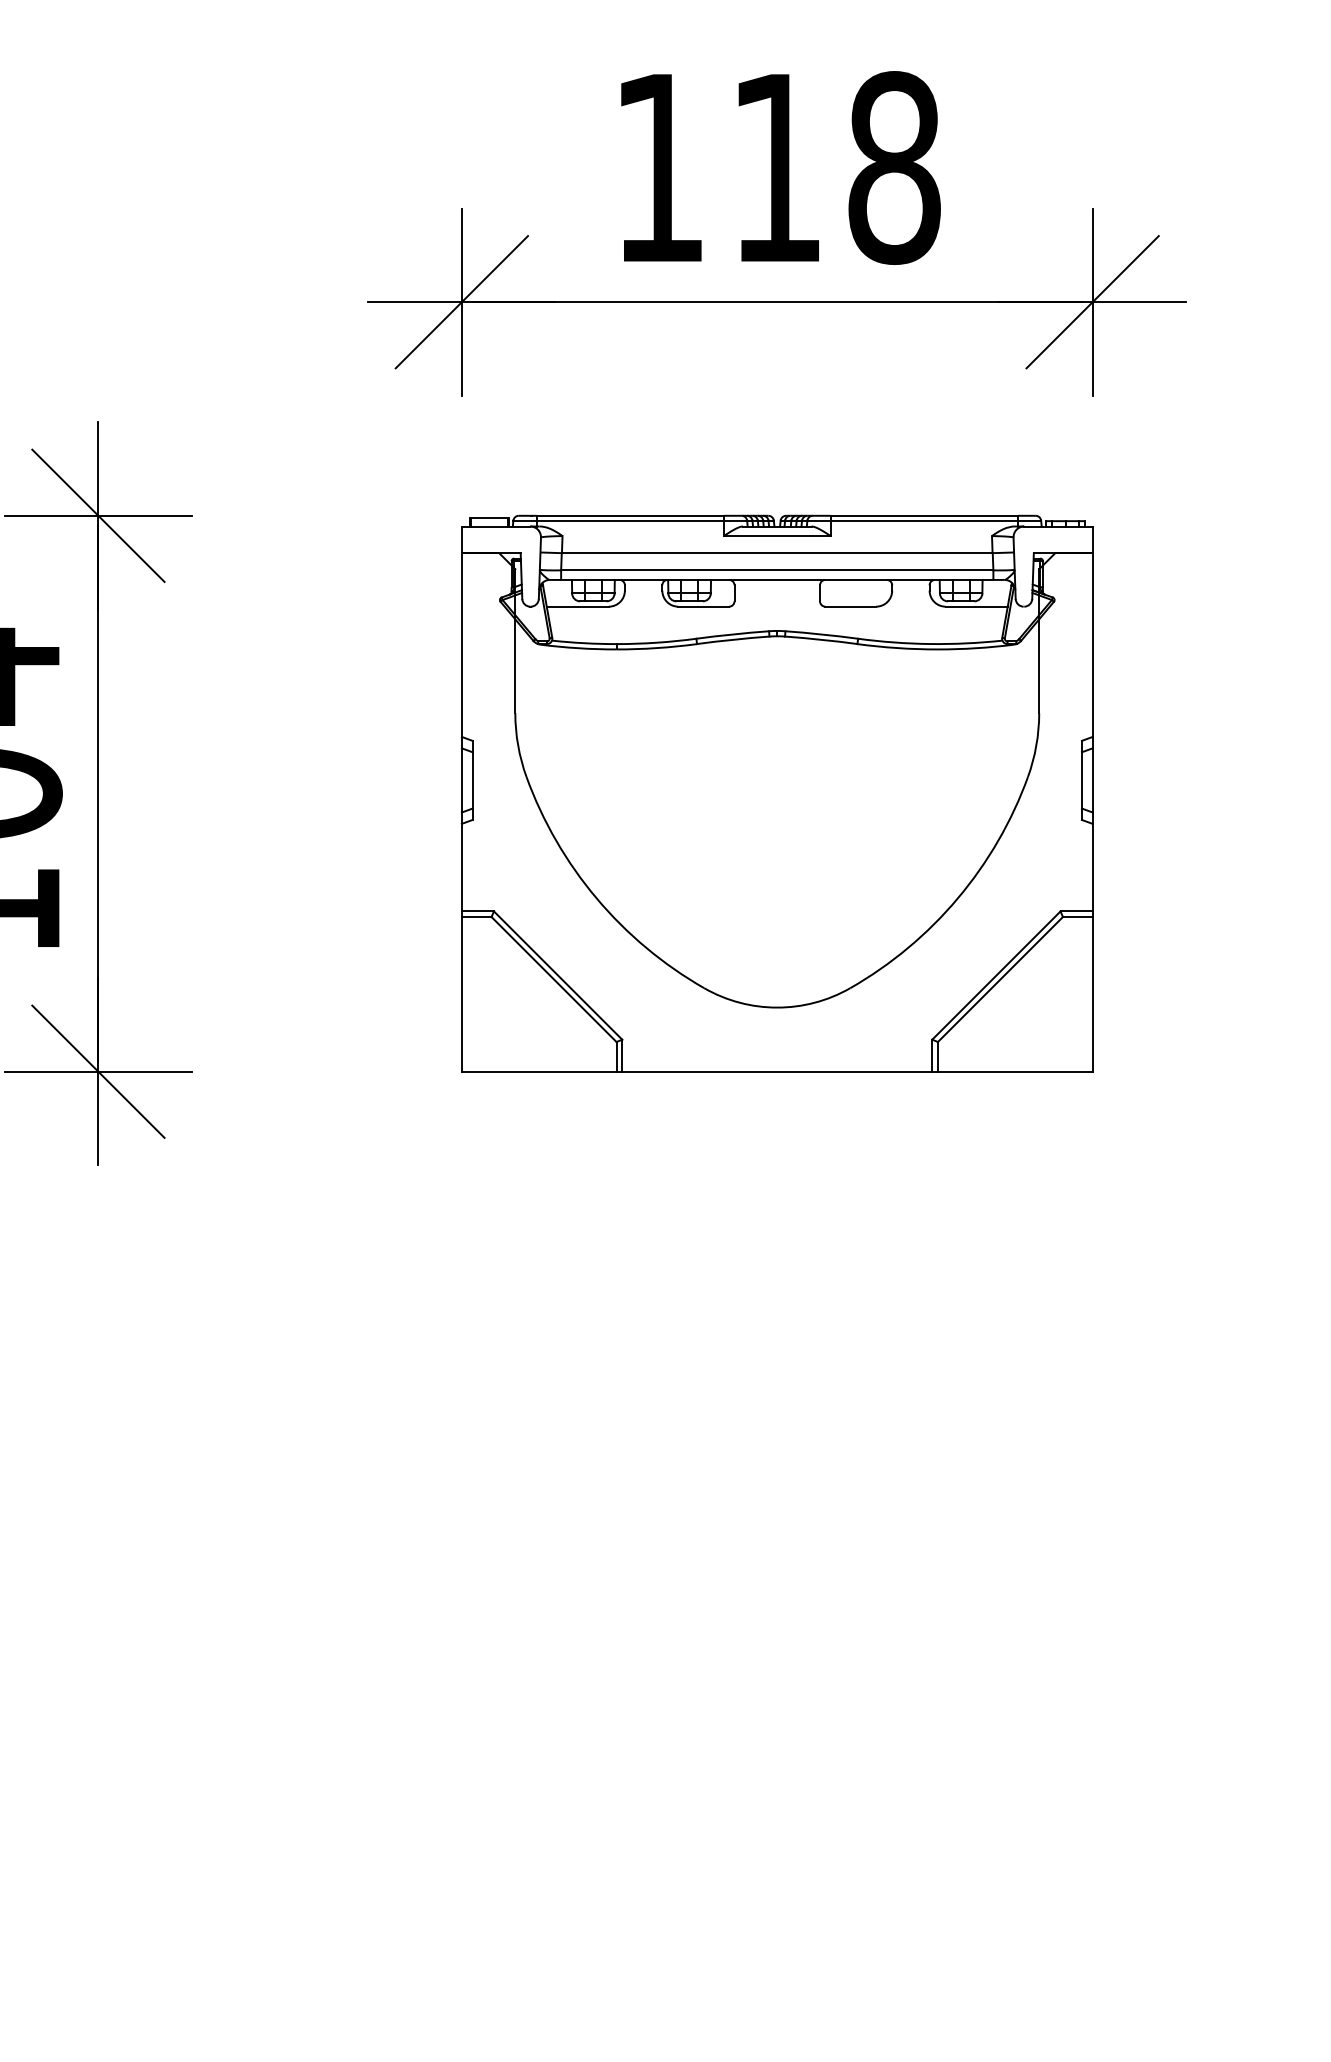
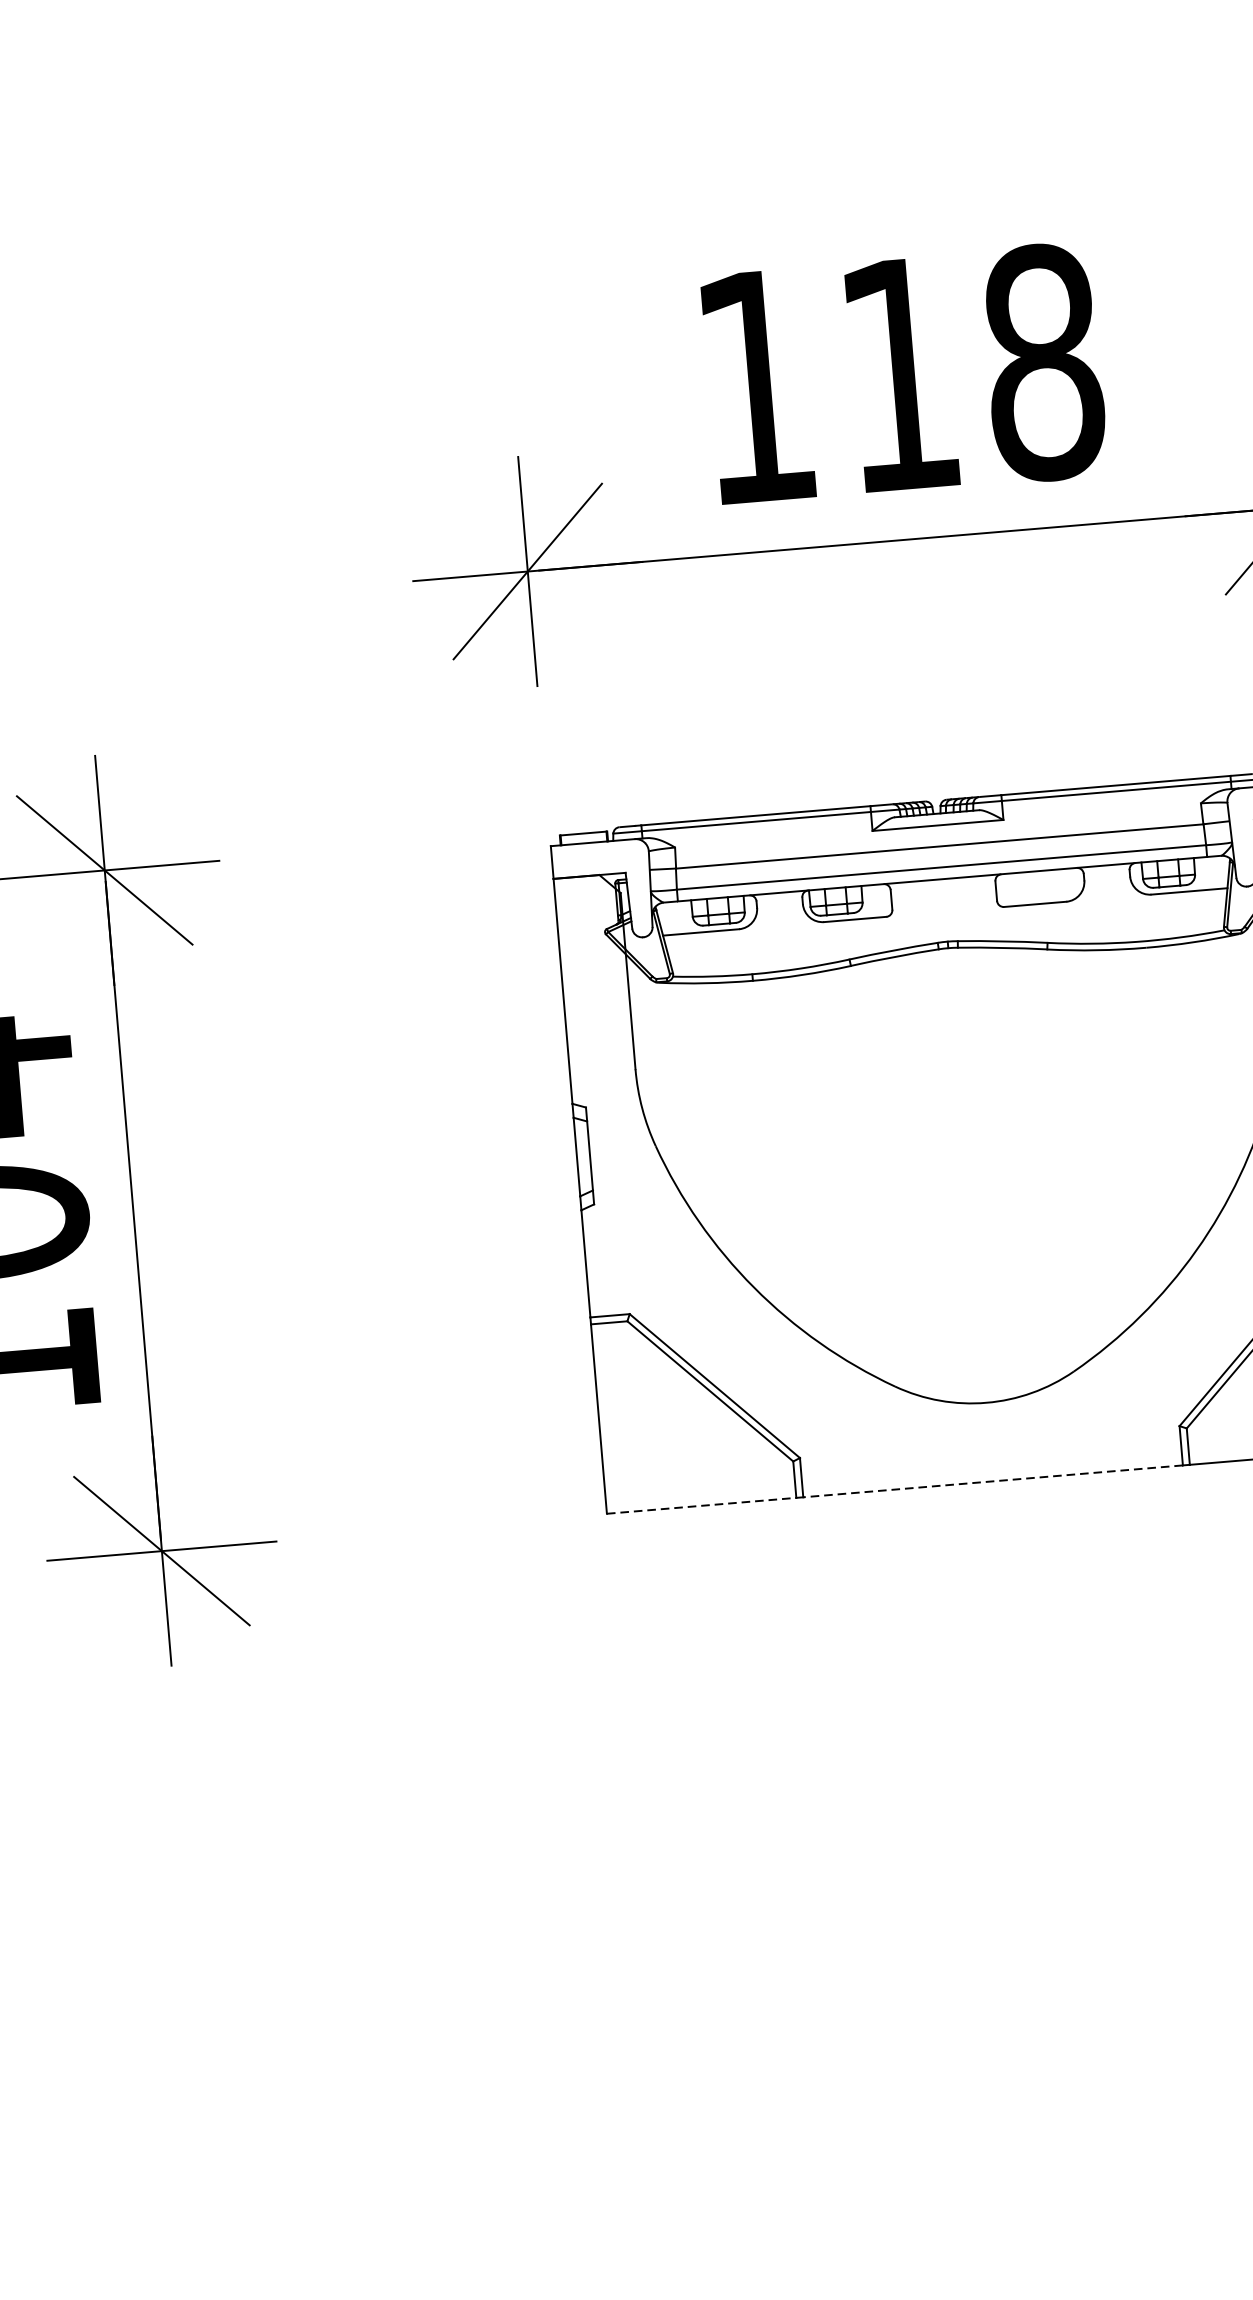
line: (539, 1071) -> (701, 1505), solid -> dashed
line: (776, 1071) -> (992, 1481), solid -> dashed

